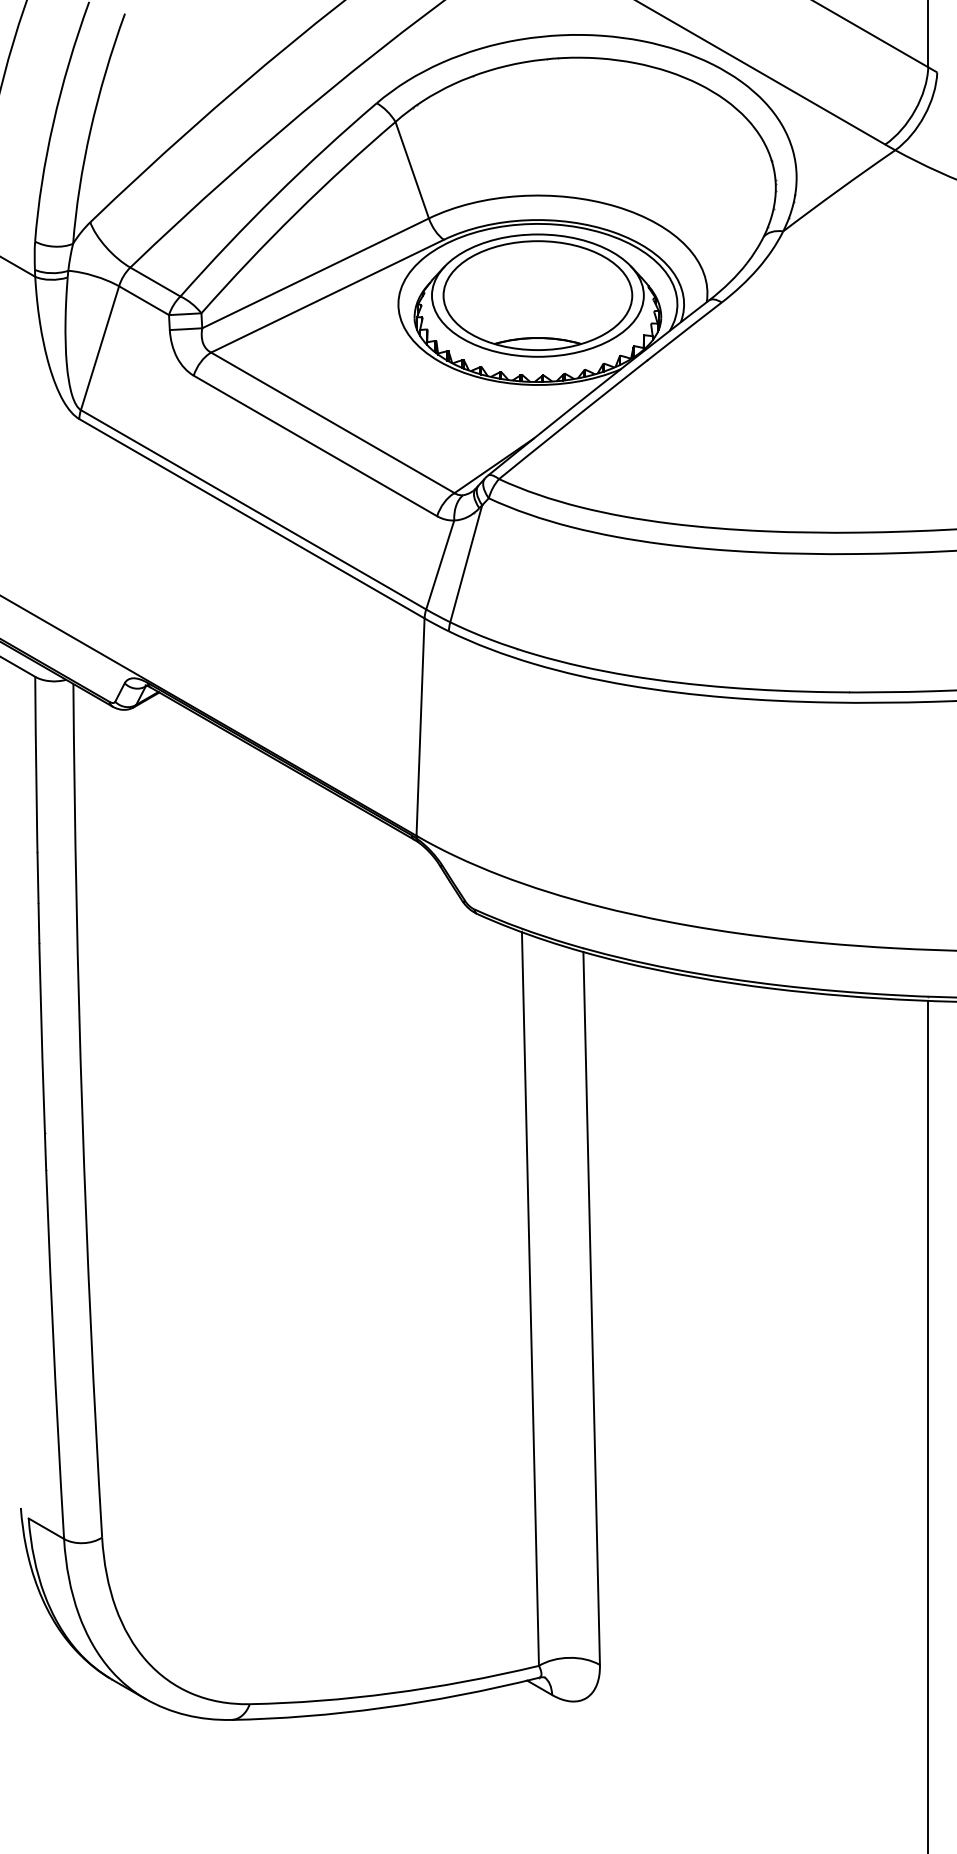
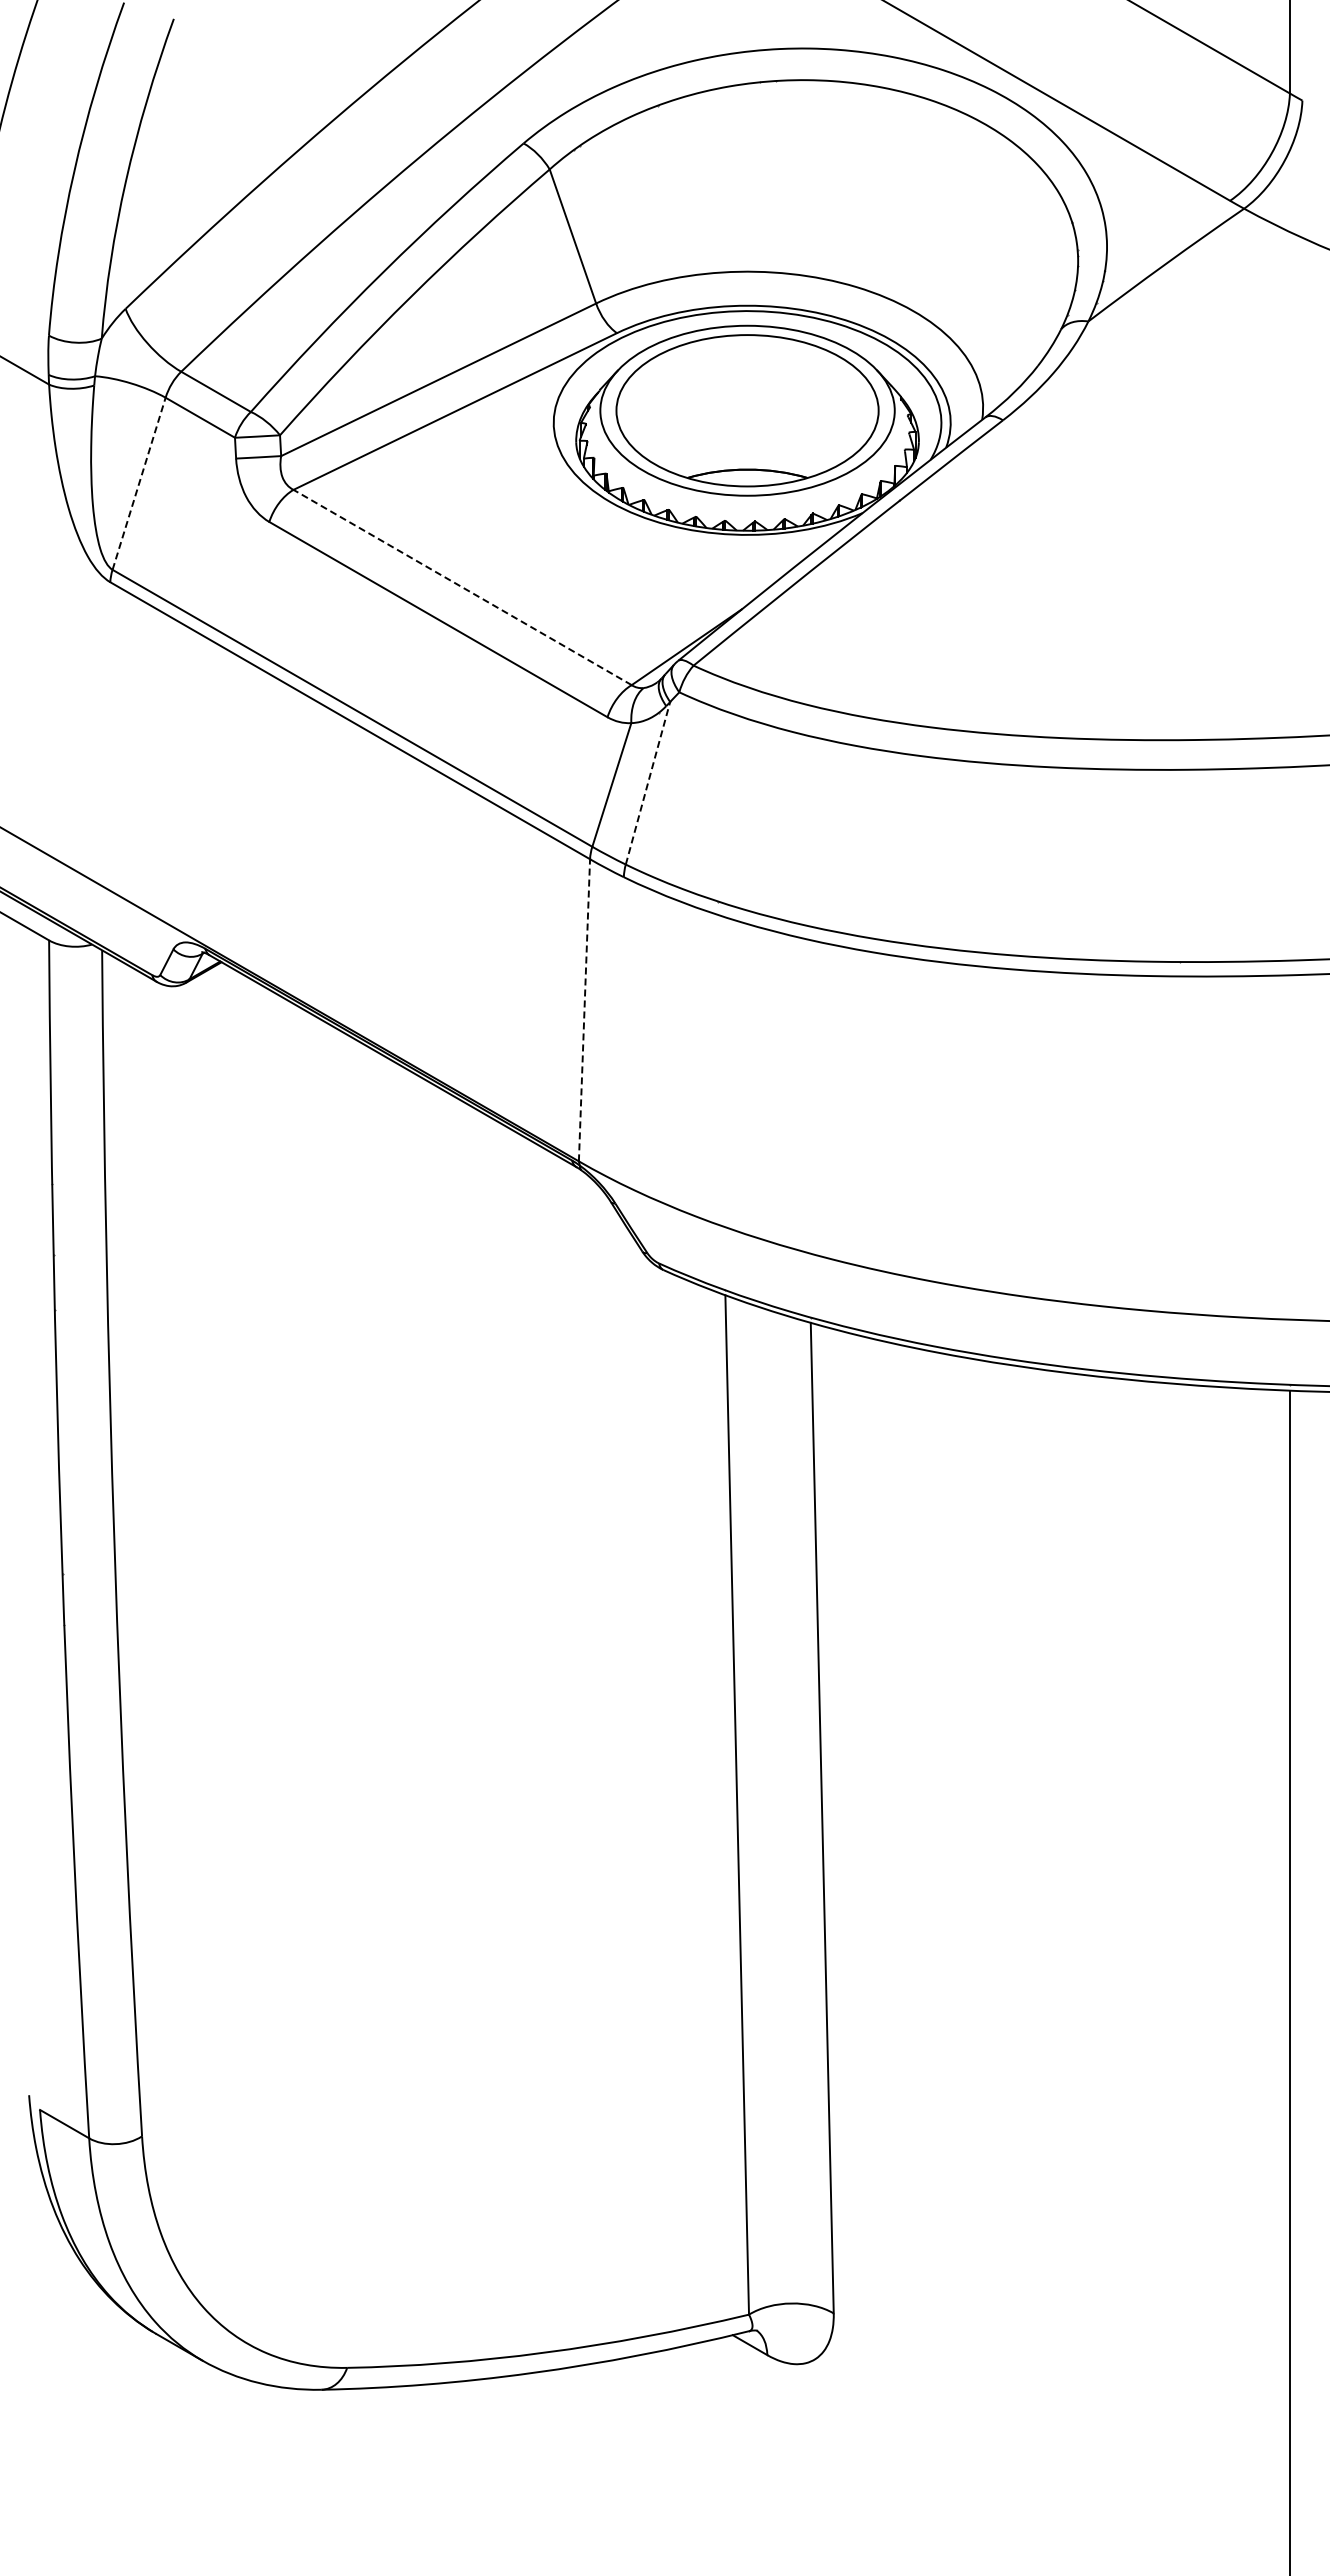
line: (100, 348) -> (139, 483), solid -> dashed
line: (332, 422) -> (462, 587), solid -> dashed
line: (466, 563) -> (648, 782), solid -> dashed
line: (420, 726) -> (584, 1009), solid -> dashed

